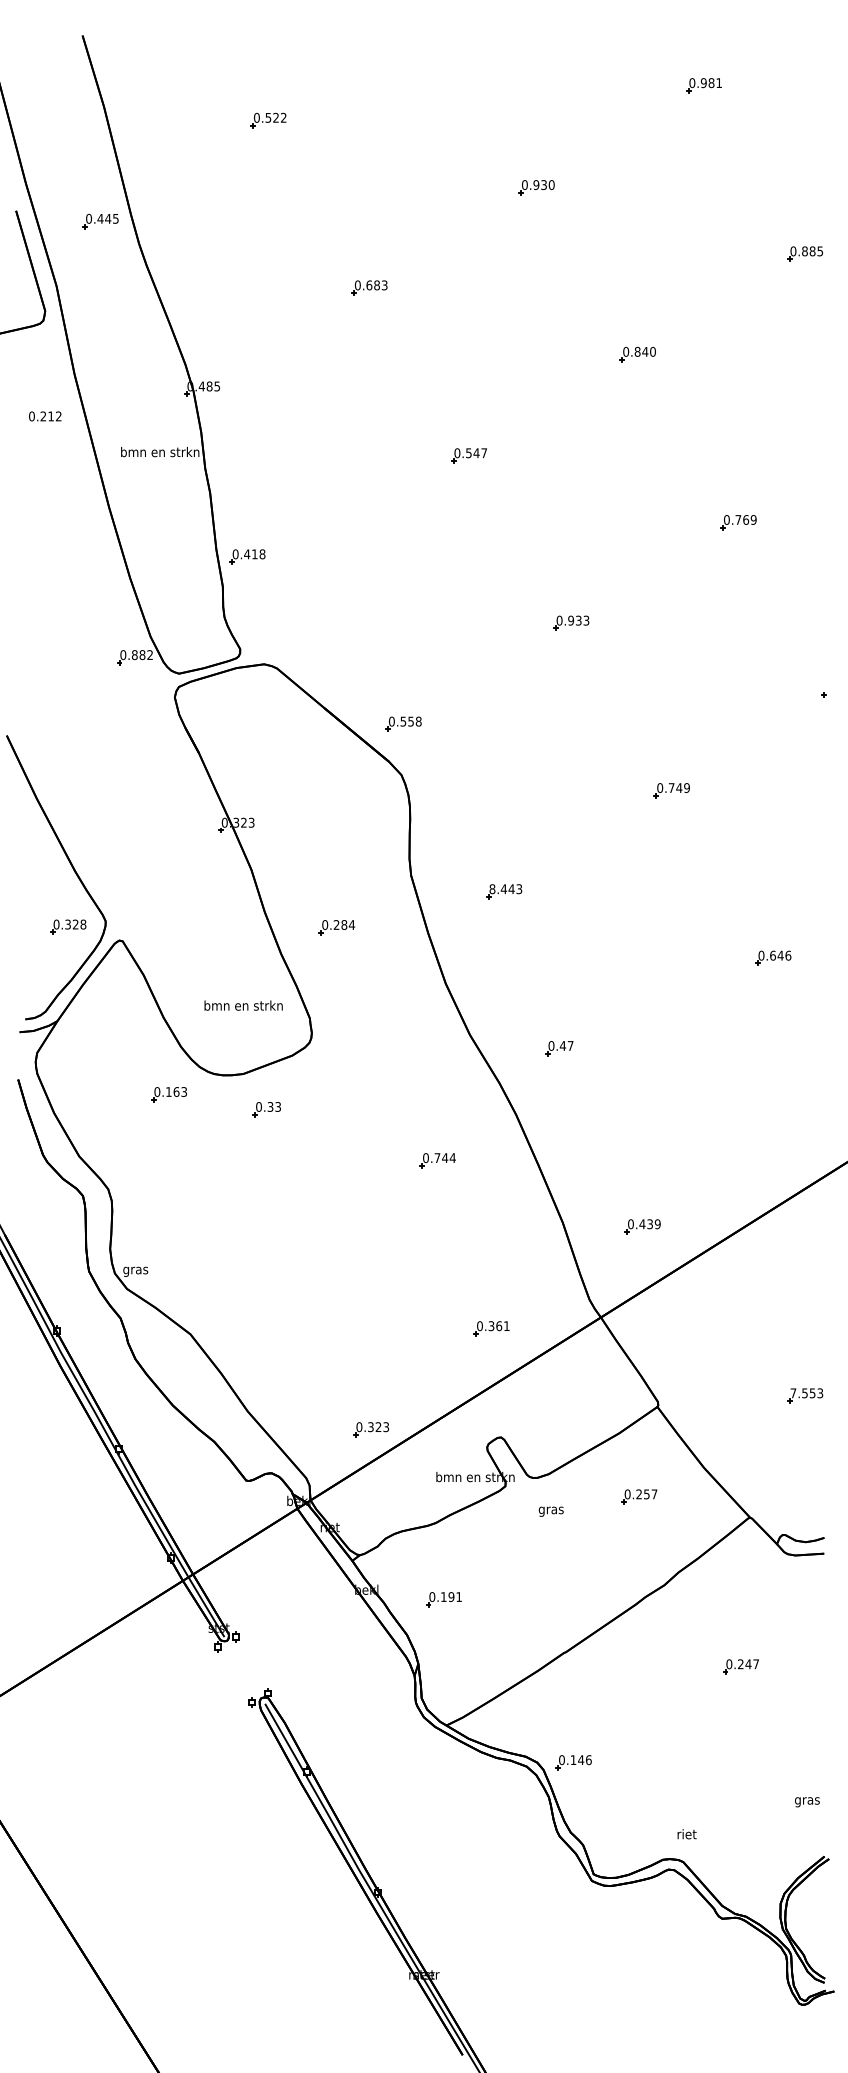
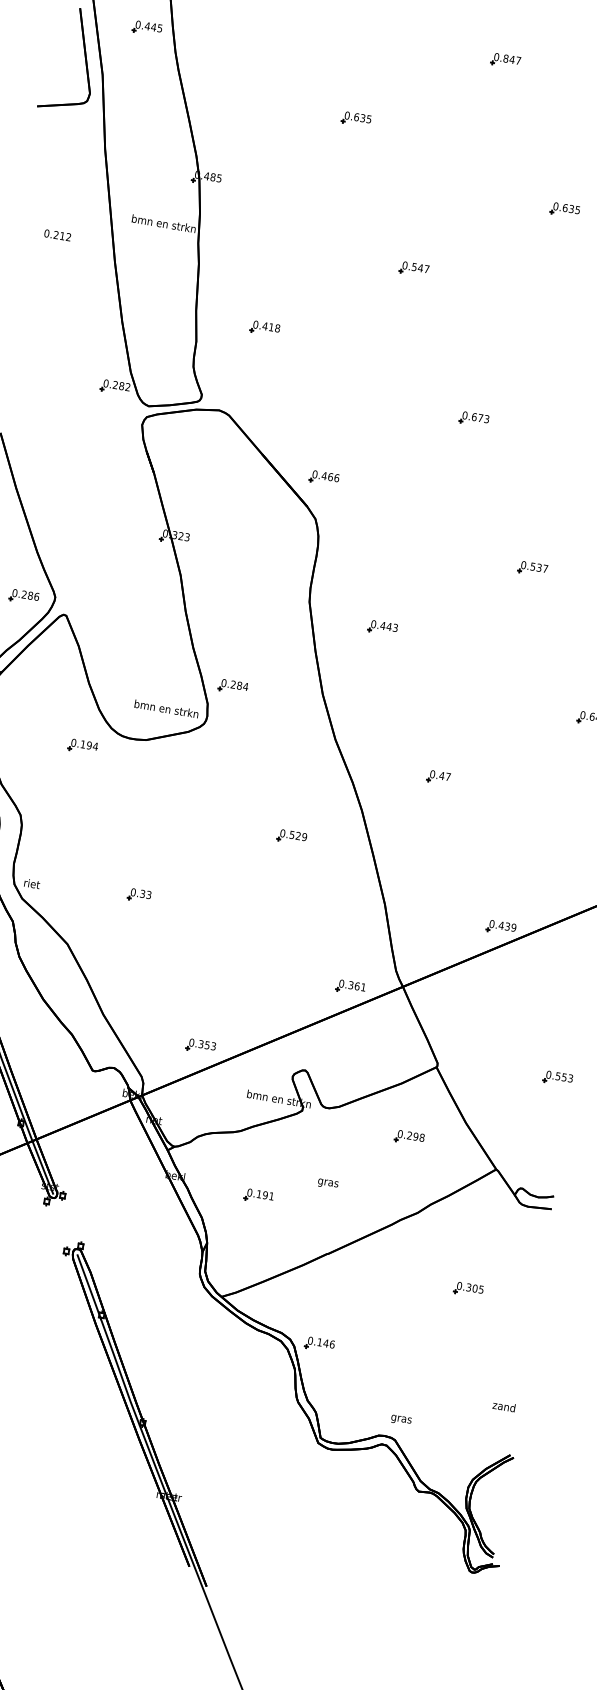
text: (543, 185) -> (511, 60), 0.930 -> 0.847
text: (380, 285) -> (365, 118), 0.683 -> 0.635
text: (644, 351) -> (570, 208), 0.840 -> 0.635
text: (45, 416) -> (57, 235), moved
part: (247, 556) -> (265, 328), moved
text: (574, 620) -> (477, 417), 0.933 -> 0.673
text: (134, 655) -> (115, 385), 0.882 -> 0.282
text: (410, 721) -> (330, 476), 0.558 -> 0.466
text: (678, 788) -> (538, 568), 0.749 -> 0.537
text: (492, 888) -> (373, 623), 8.443 -> 0.443
text: (75, 924) -> (30, 595), 0.328 -> 0.286
part: (336, 927) -> (232, 686), moved
text: (243, 1005) -> (166, 708), moved
part: (559, 1048) -> (438, 777), moved
text: (180, 1091) -> (92, 745), 0.163 -> 0.194
part: (266, 1109) -> (139, 895), moved
text: (444, 1158) -> (297, 836), 0.744 -> 0.529
part: (642, 1226) -> (501, 927), moved
text: (135, 1270) -> (31, 884), gras -> riet
part: (491, 1328) -> (350, 987), moved
text: (793, 1393) -> (548, 1074), 7.553 -> 0.553
text: (378, 1427) -> (207, 1045), 0.323 -> 0.353
text: (650, 1494) -> (418, 1137), 0.257 -> 0.298
text: (550, 1511) -> (327, 1183), moved
part: (443, 1599) -> (258, 1196), moved
text: (748, 1664) -> (475, 1288), 0.247 -> 0.305
text: (806, 1800) -> (503, 1407), gras -> zand
text: (686, 1835) -> (401, 1419), riet -> gras

